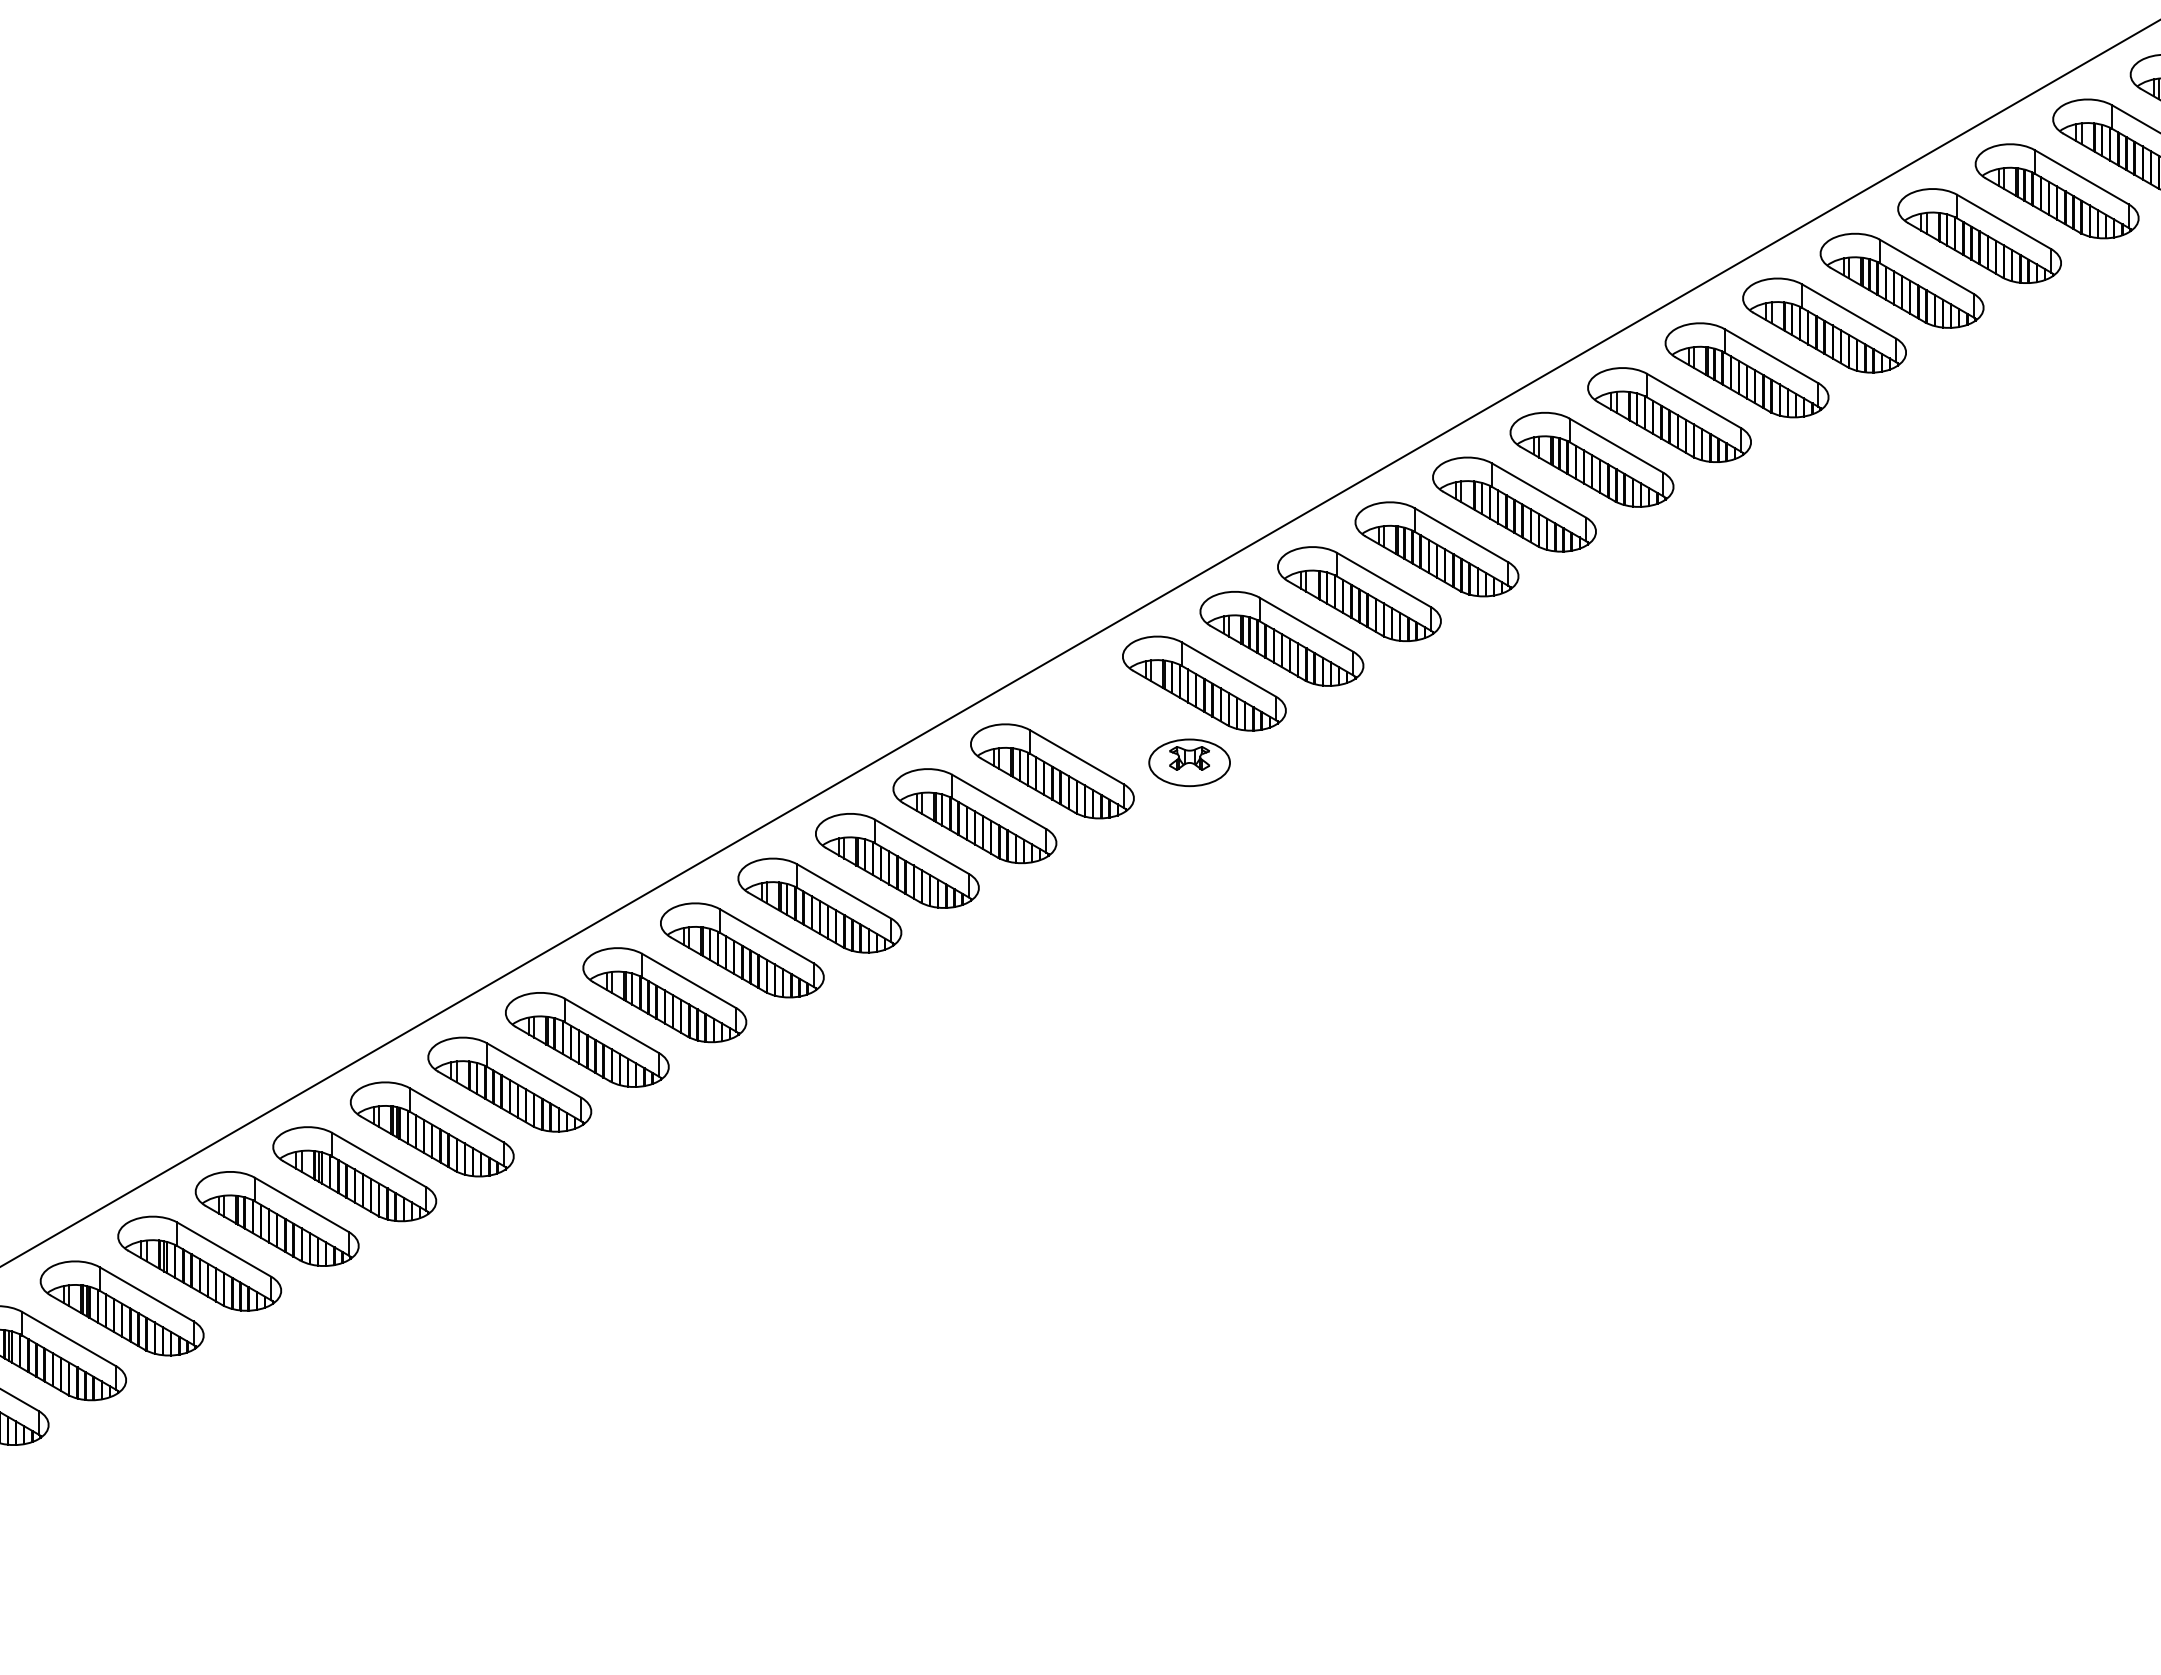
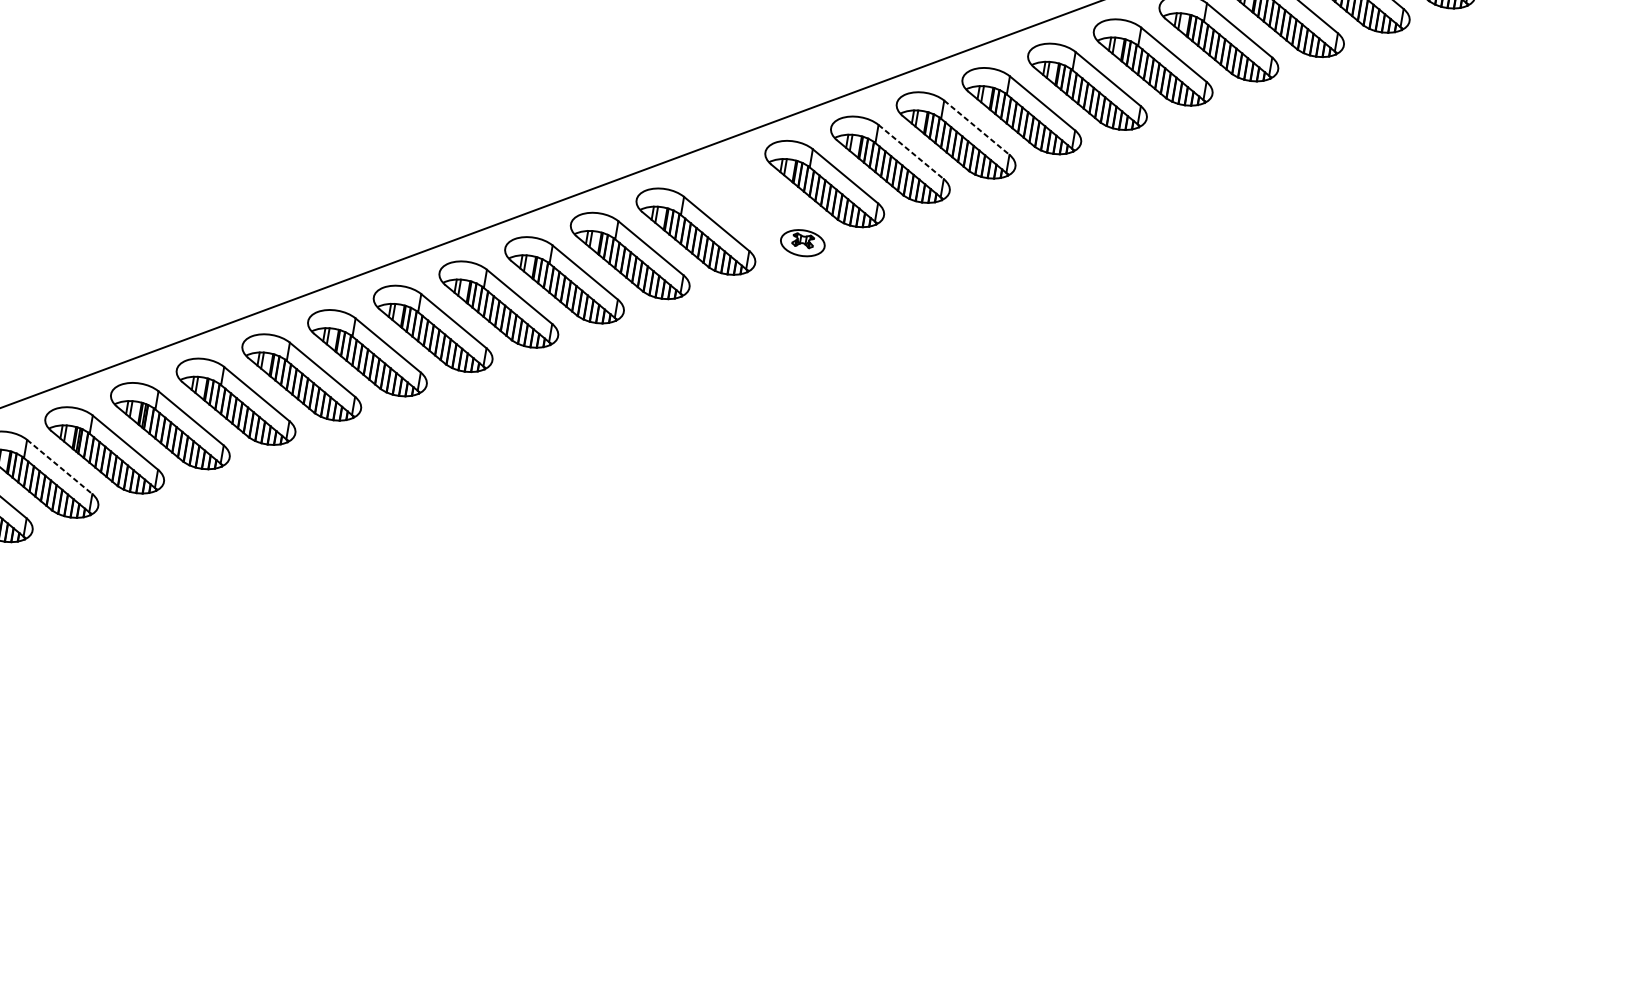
line: (1384, 580) -> (977, 128), solid -> dashed
line: (1306, 625) -> (911, 152), solid -> dashed
part: (1189, 762) -> (802, 242), size x0.7
line: (302, 1205) -> (60, 467), solid -> dashed

